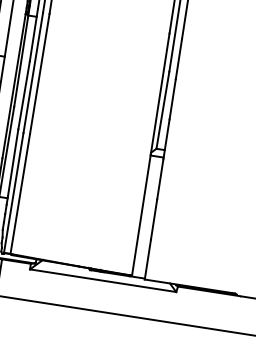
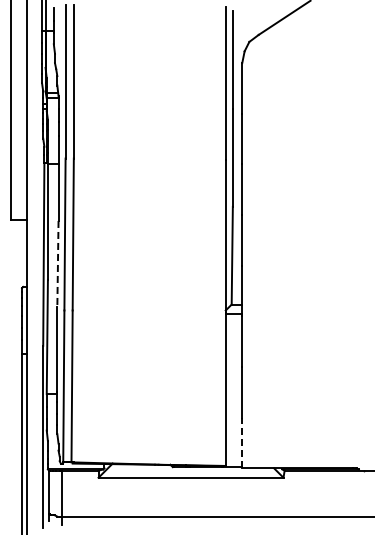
line: (23, 95) -> (57, 264), solid -> dashed
line: (148, 259) -> (242, 442), solid -> dashed

